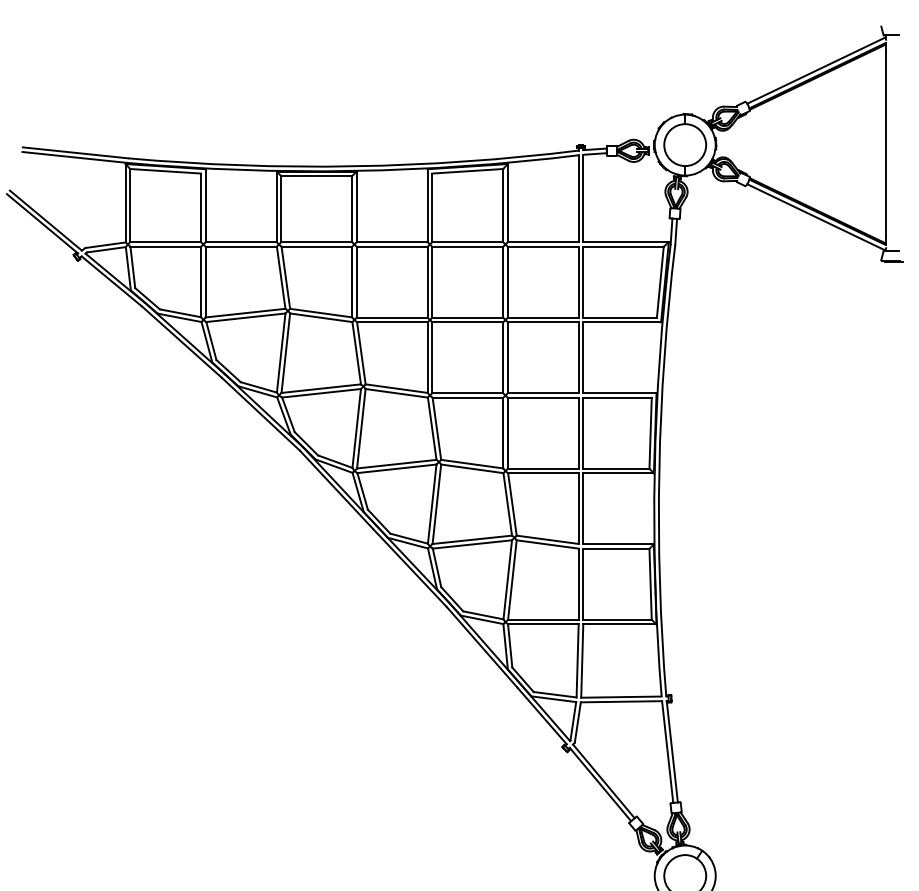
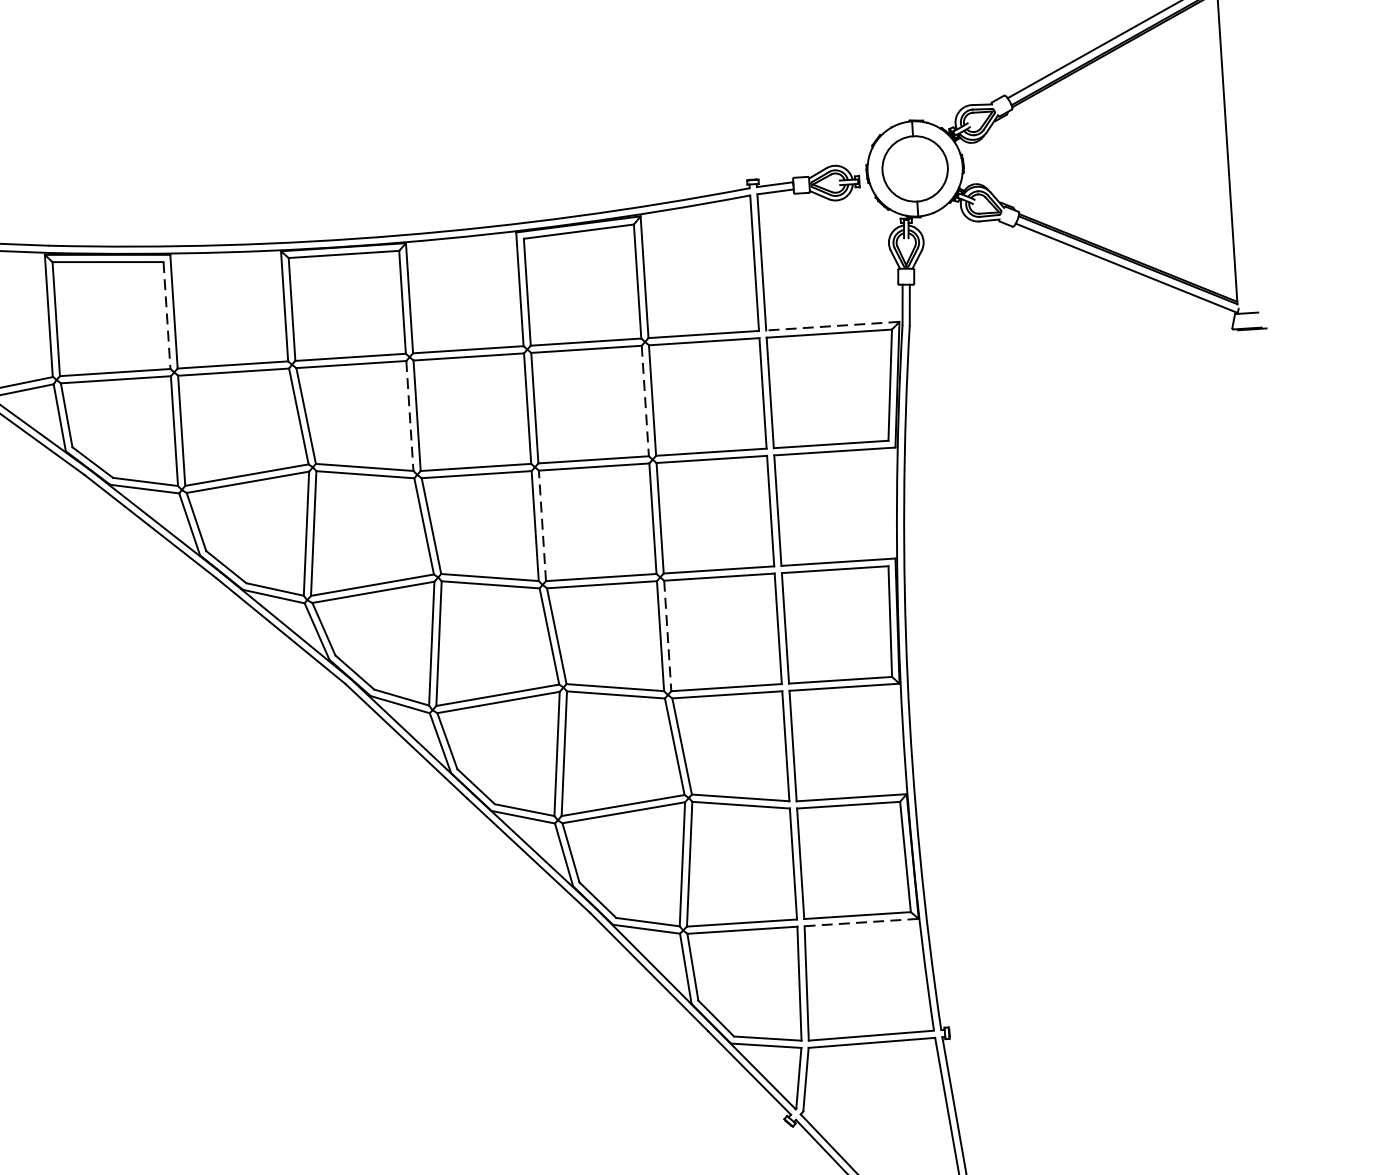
line: (201, 208) -> (167, 316), solid -> dashed
line: (626, 242) -> (833, 326), solid -> dashed
line: (352, 282) -> (410, 416), solid -> dashed
line: (503, 282) -> (645, 401), solid -> dashed
line: (432, 357) -> (542, 525), solid -> dashed
line: (507, 433) -> (667, 636), solid -> dashed
line: (619, 624) -> (861, 922), solid -> dashed

